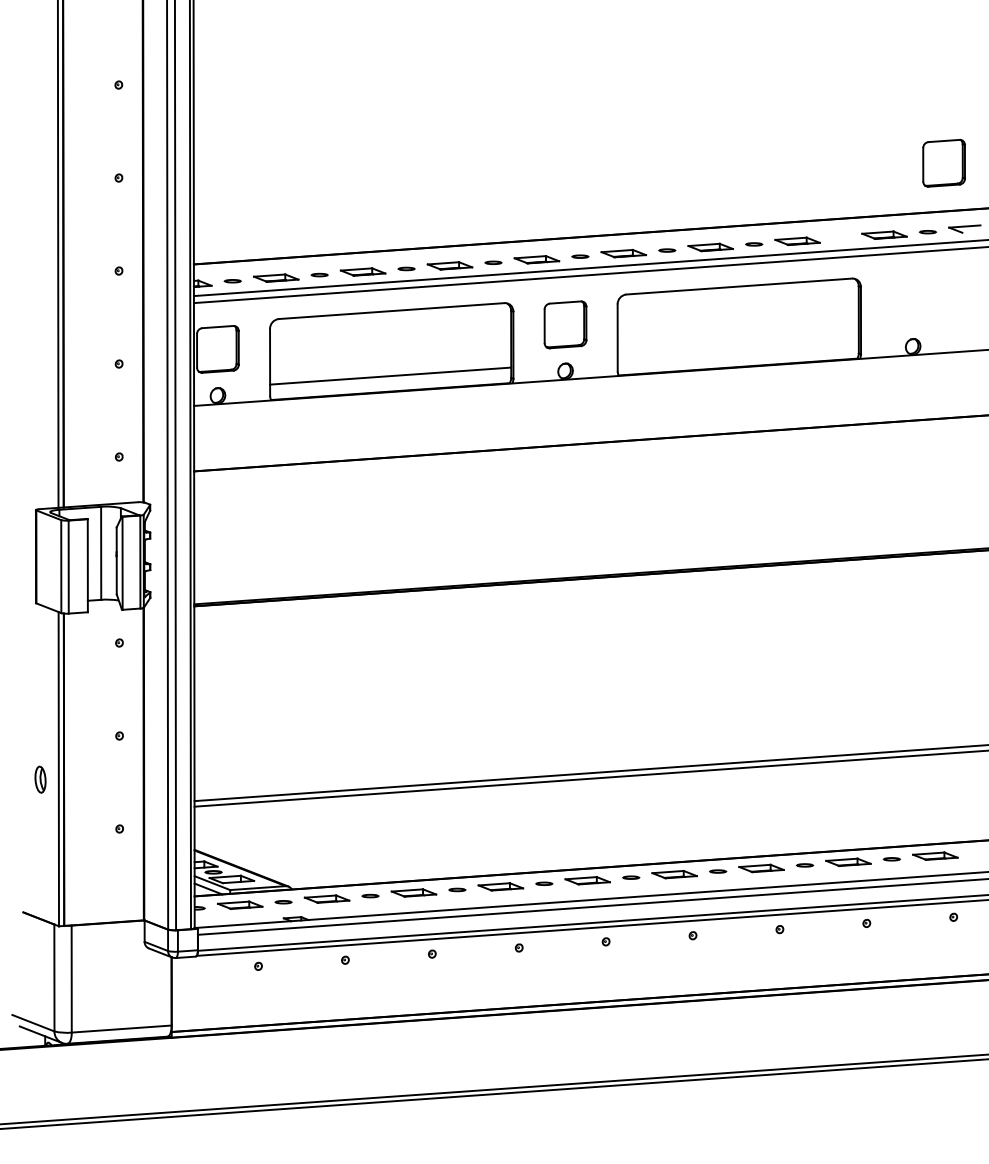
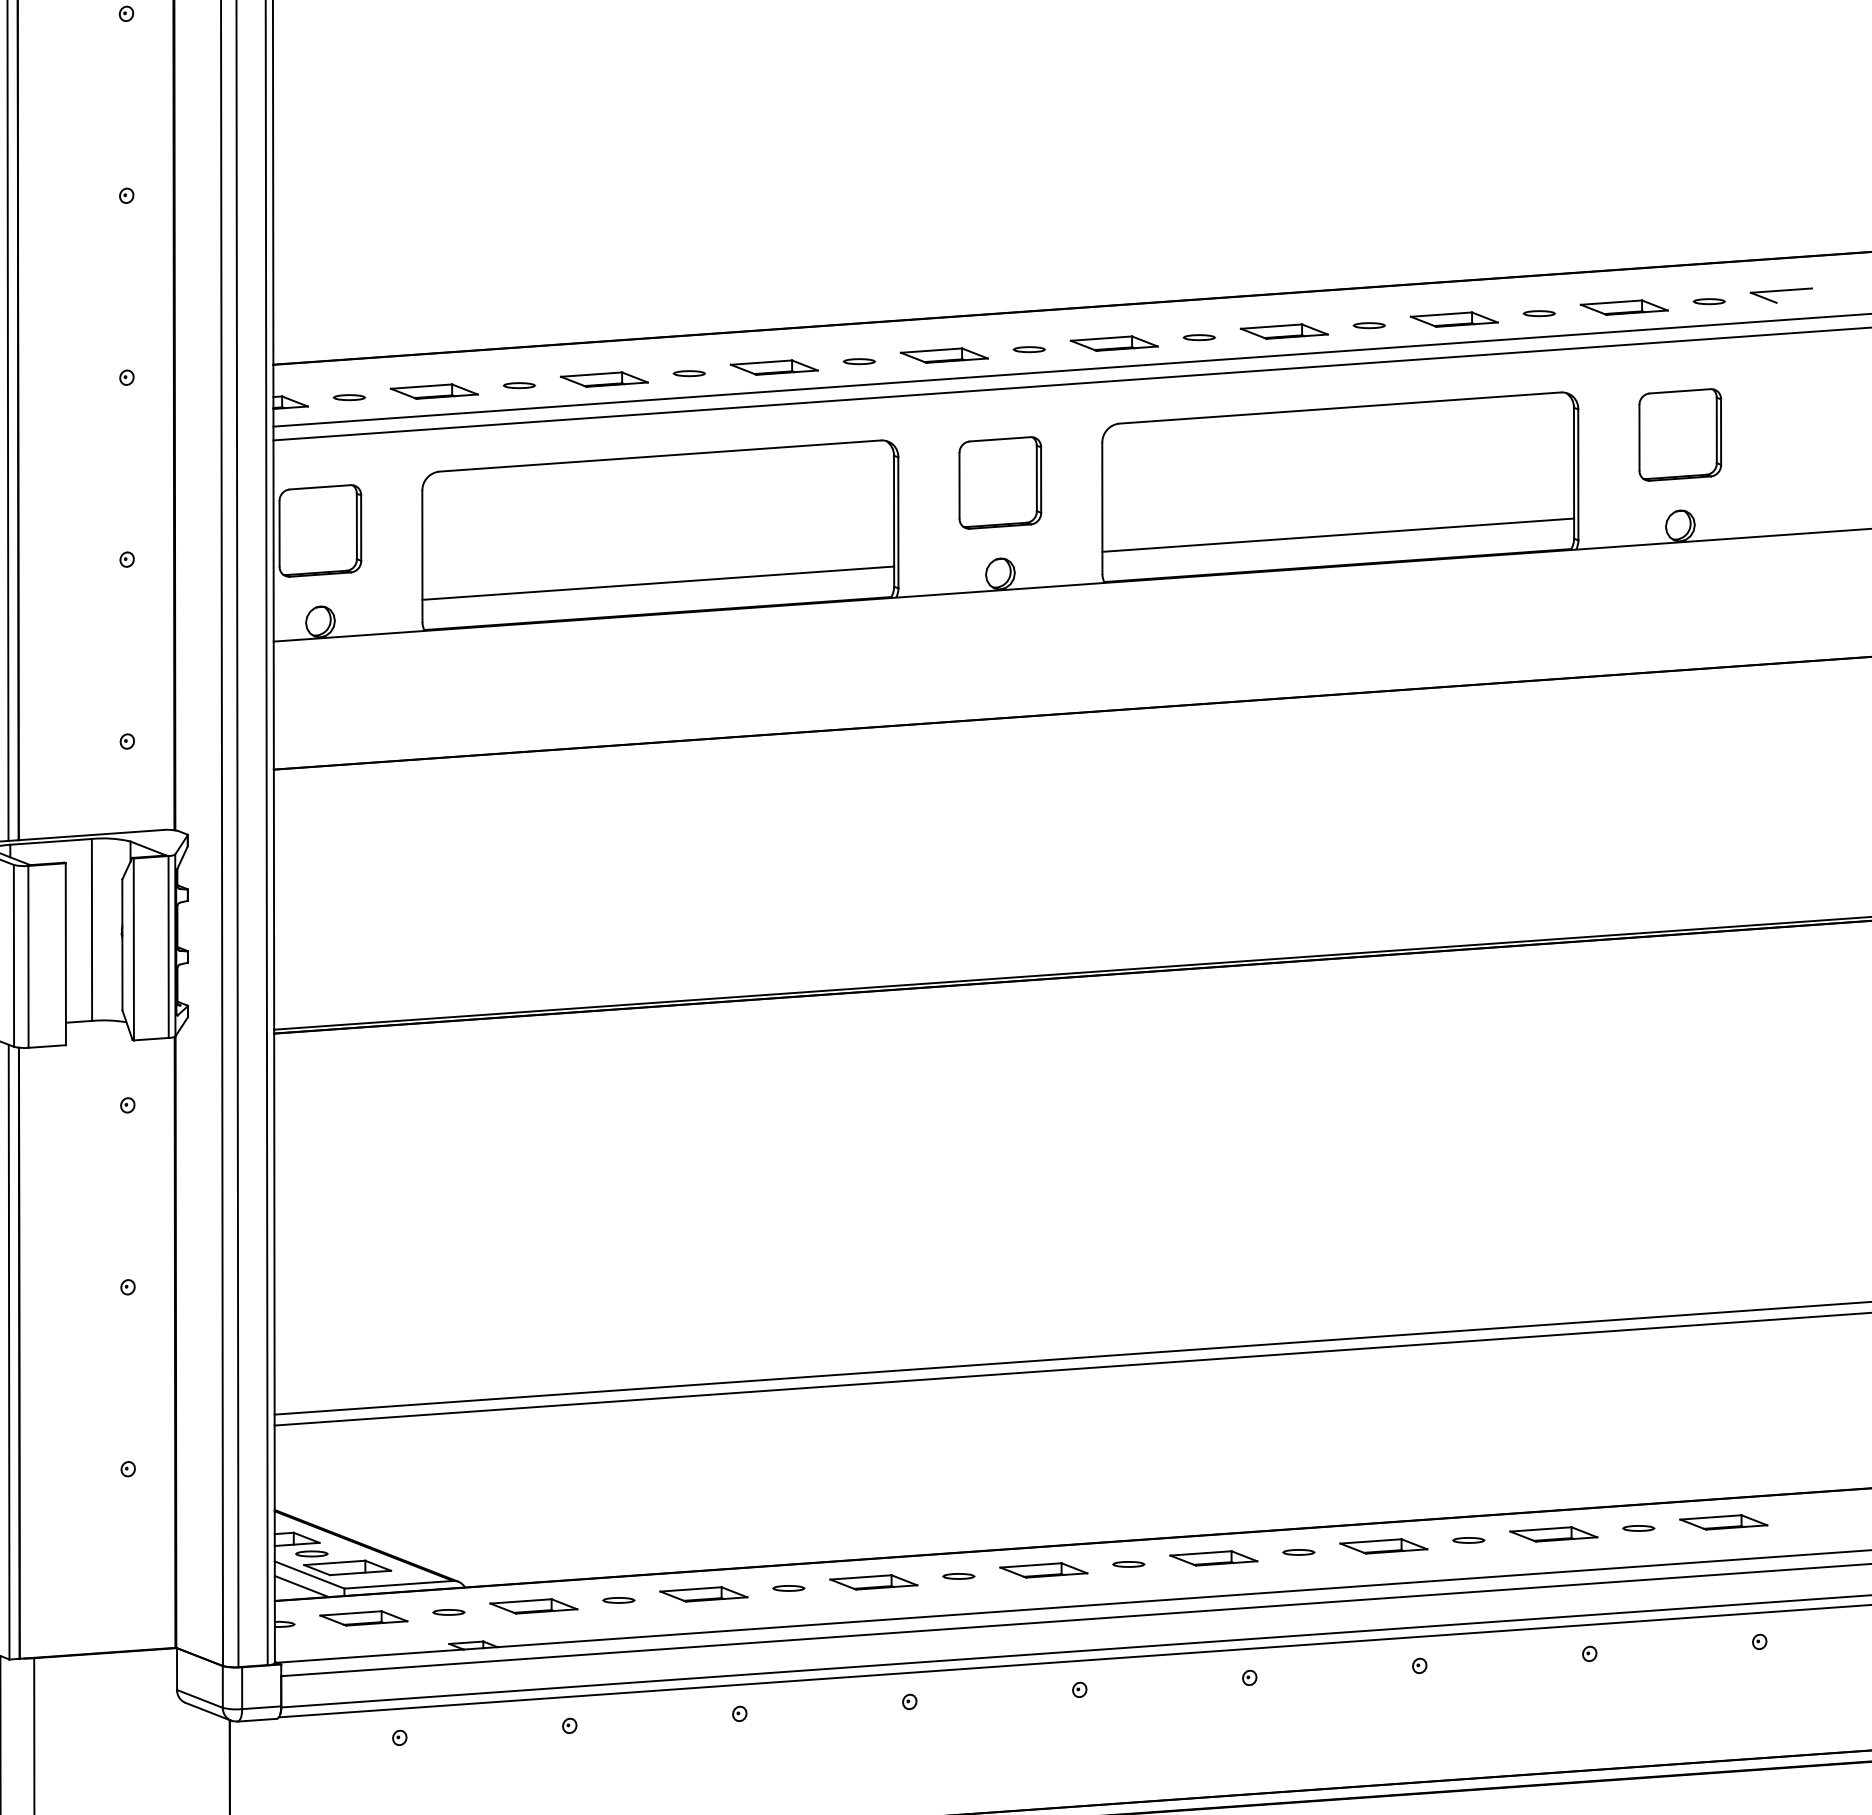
part: (943, 163) -> (1679, 435), moved
part: (841, 238) -> (1540, 314), added
line: (737, 351) -> (1336, 535), added

